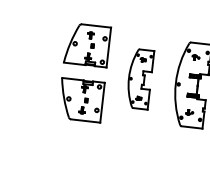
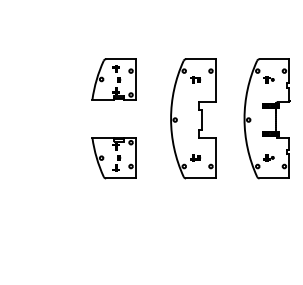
part: (86, 45) -> (113, 79), size x0.71
part: (140, 78) -> (193, 118), size x1.43
part: (80, 100) -> (113, 158), size x0.71

